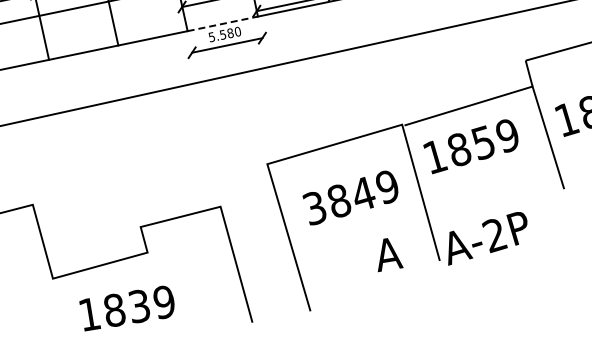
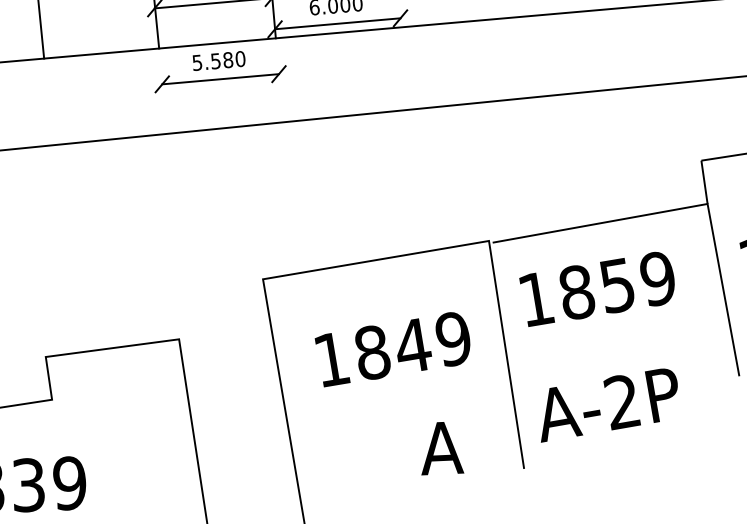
line: (222, 23) -> (217, 42), dashed -> solid
text: (314, 208) -> (330, 360), 3849 -> 1849
text: (487, 238) -> (609, 405), moved

